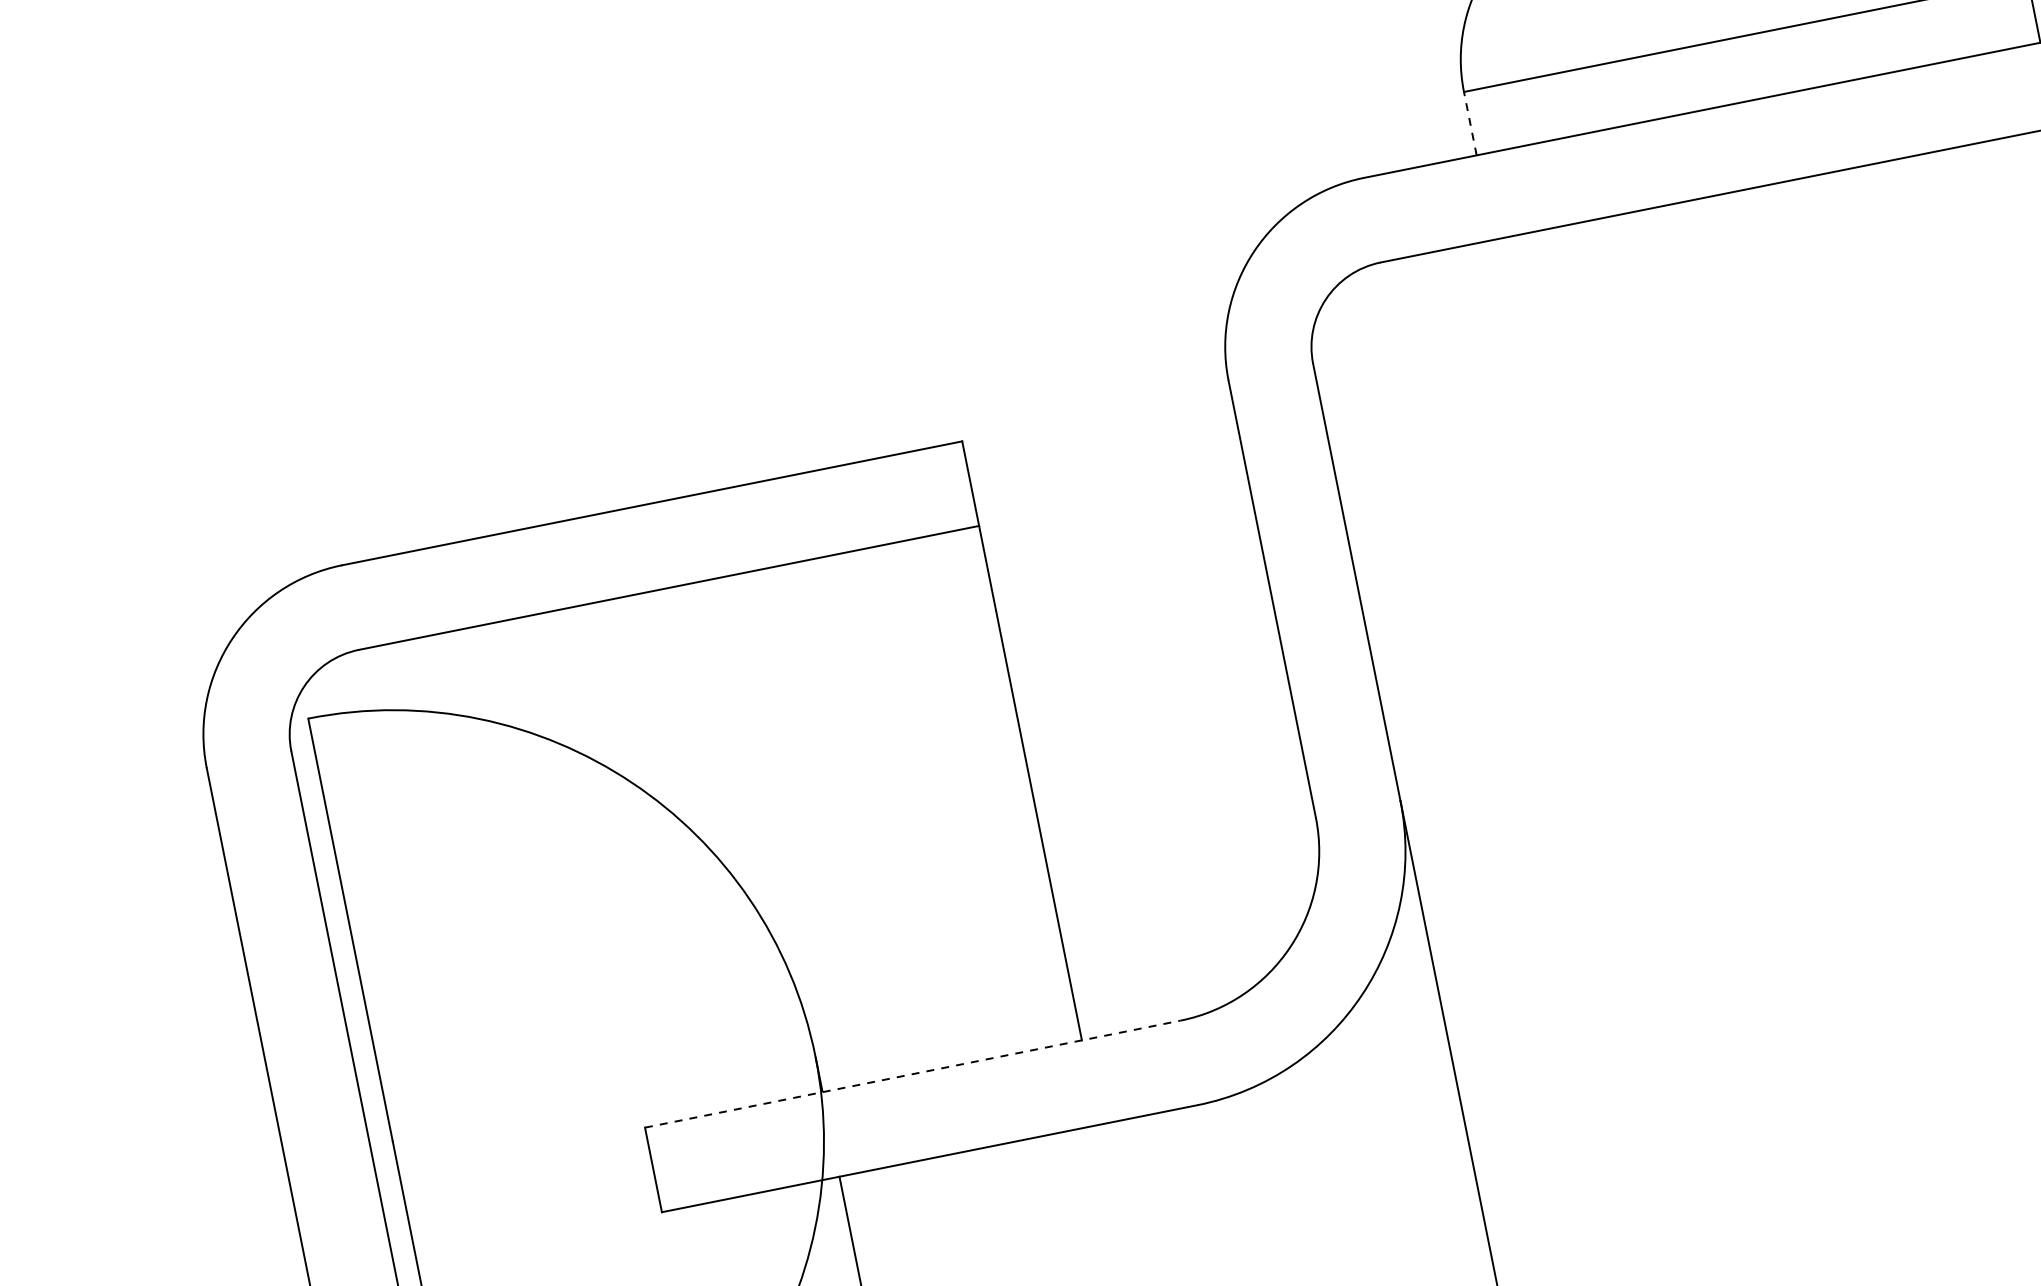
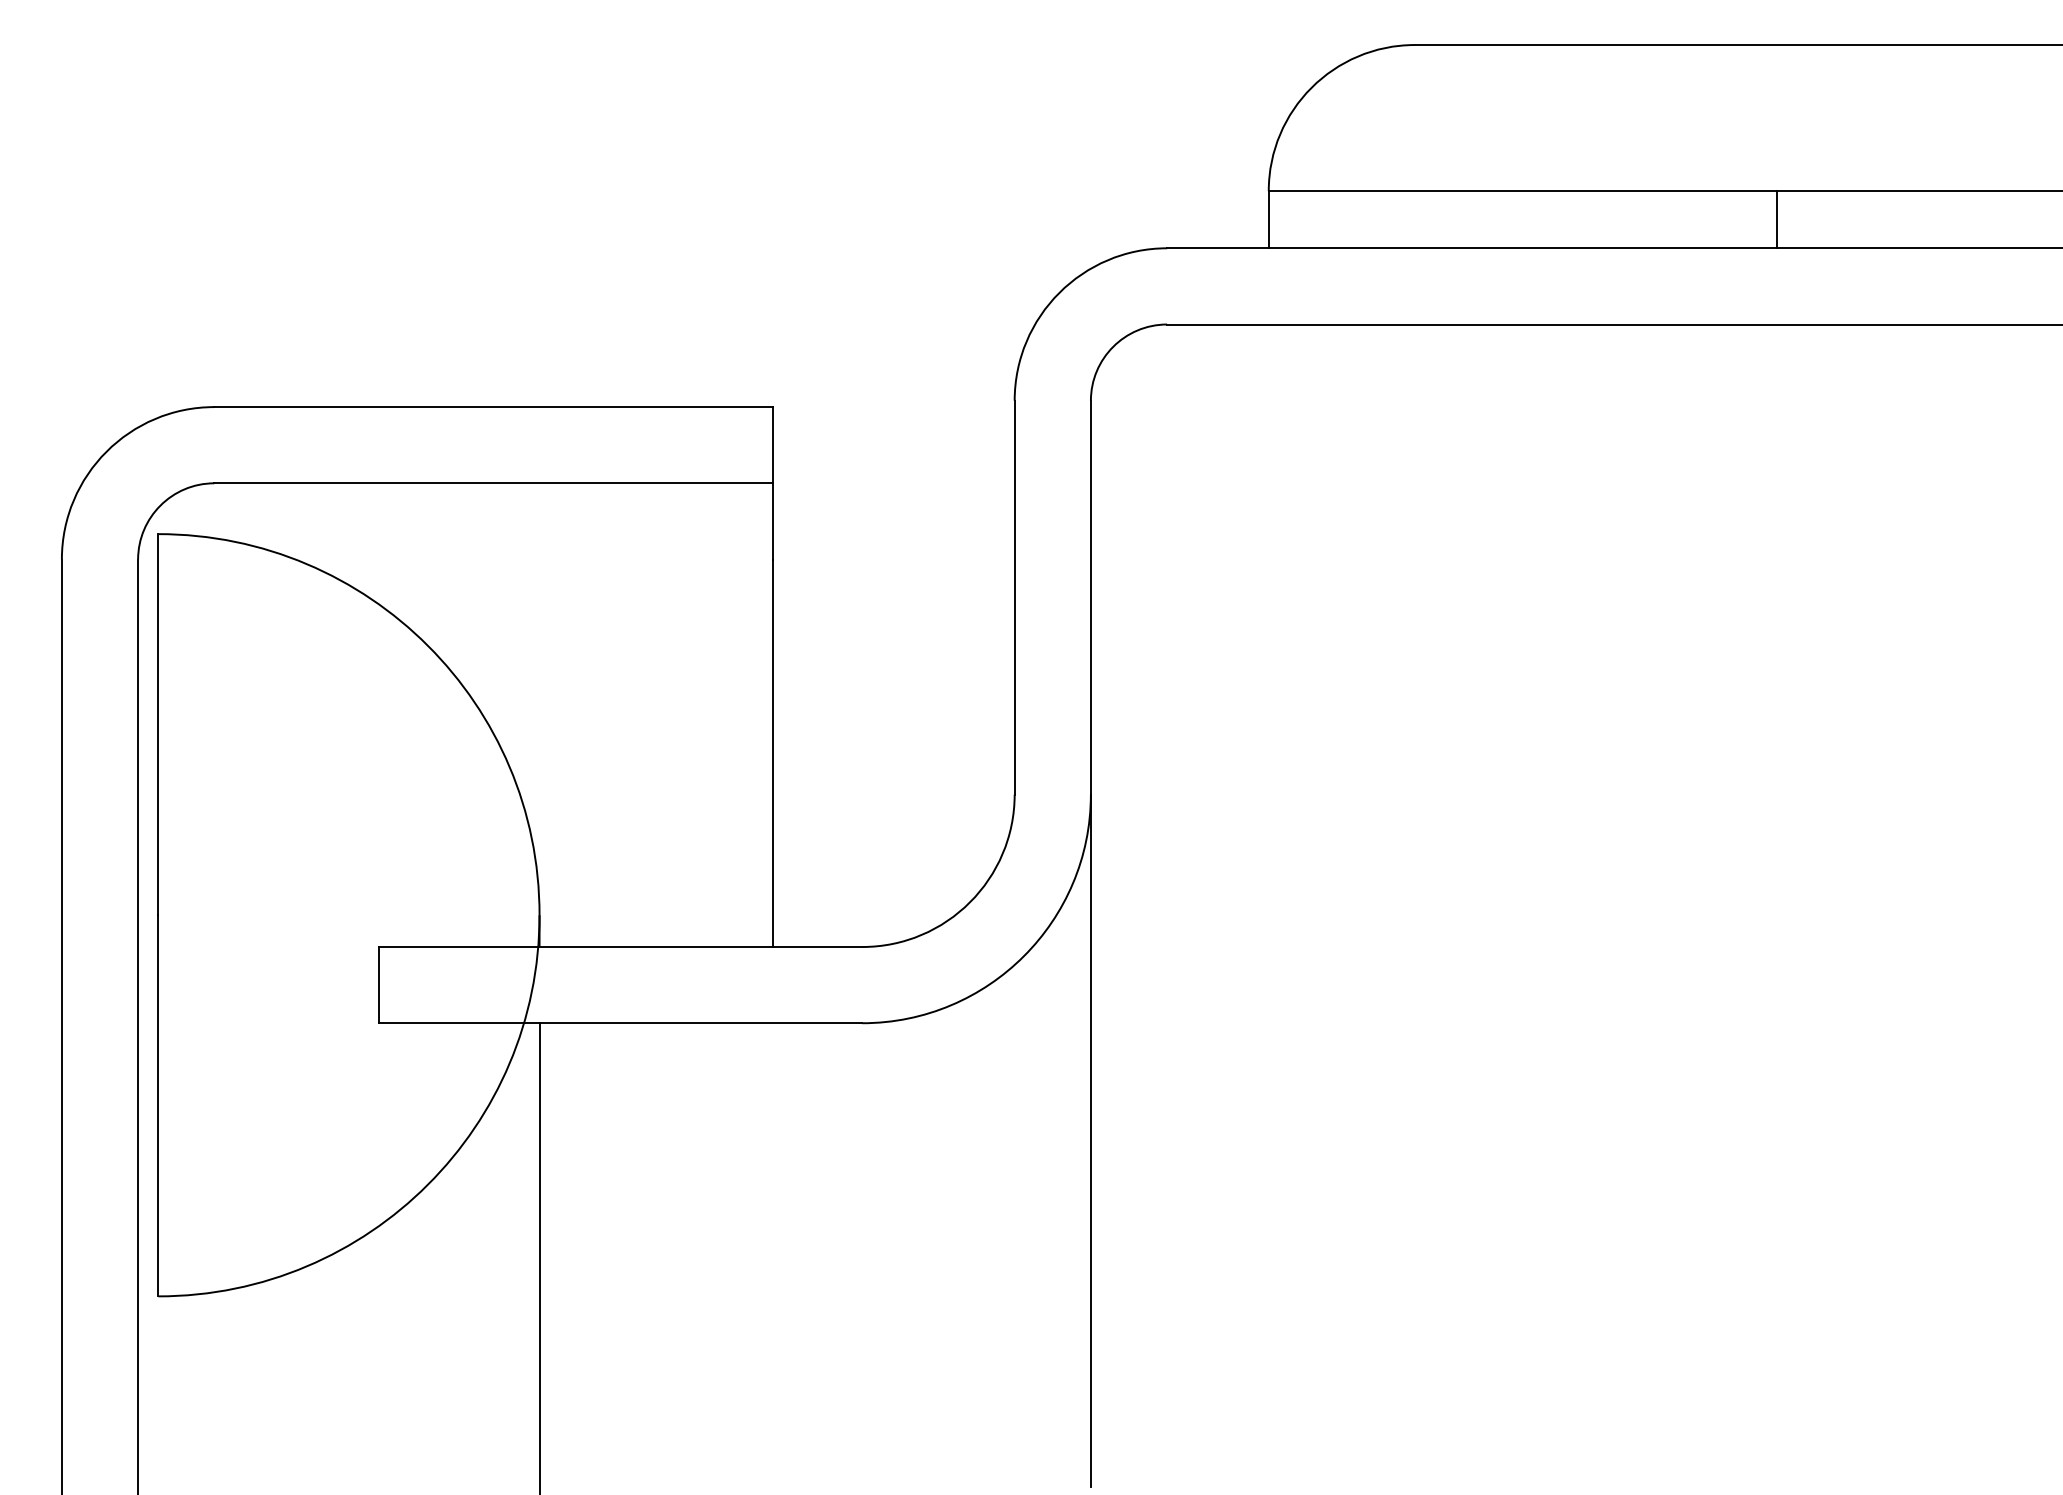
line: (1470, 123) -> (1268, 219), dashed -> solid
line: (913, 1074) -> (621, 947), dashed -> solid

